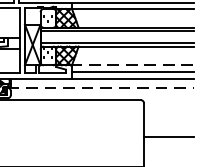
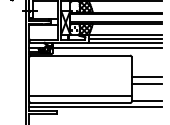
line: (131, 64) -> (124, 34), dashed -> solid
line: (101, 88) -> (106, 48), dashed -> solid
line: (168, 147) -> (146, 83), added

